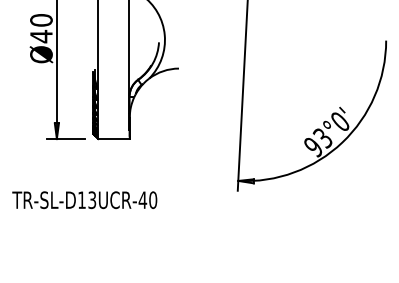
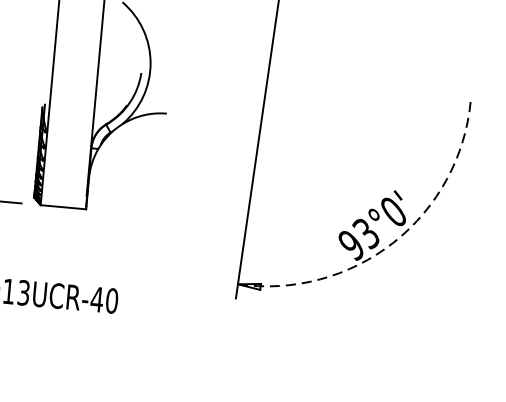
arc: (342, 142) -> (394, 242), solid -> dashed

